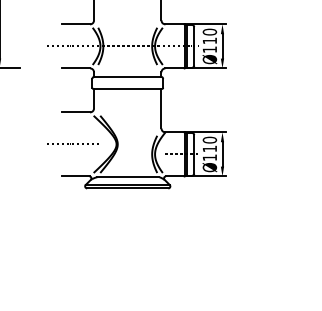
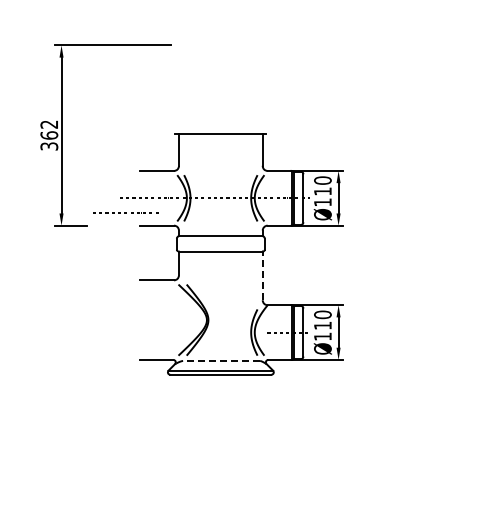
line: (161, 108) -> (262, 275), solid -> dashed
line: (72, 143) -> (125, 212), moved
line: (128, 176) -> (221, 360), solid -> dashed

